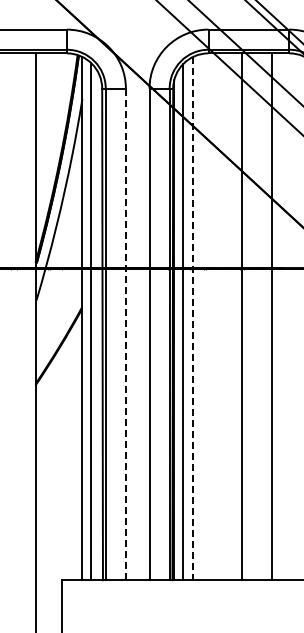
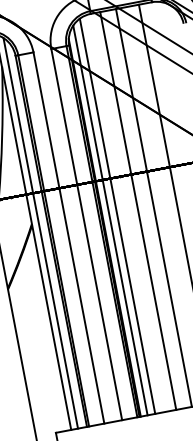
line: (221, 316) -> (138, 210), added
line: (193, 318) -> (117, 216), dashed -> solid
line: (125, 334) -> (68, 238), dashed -> solid

